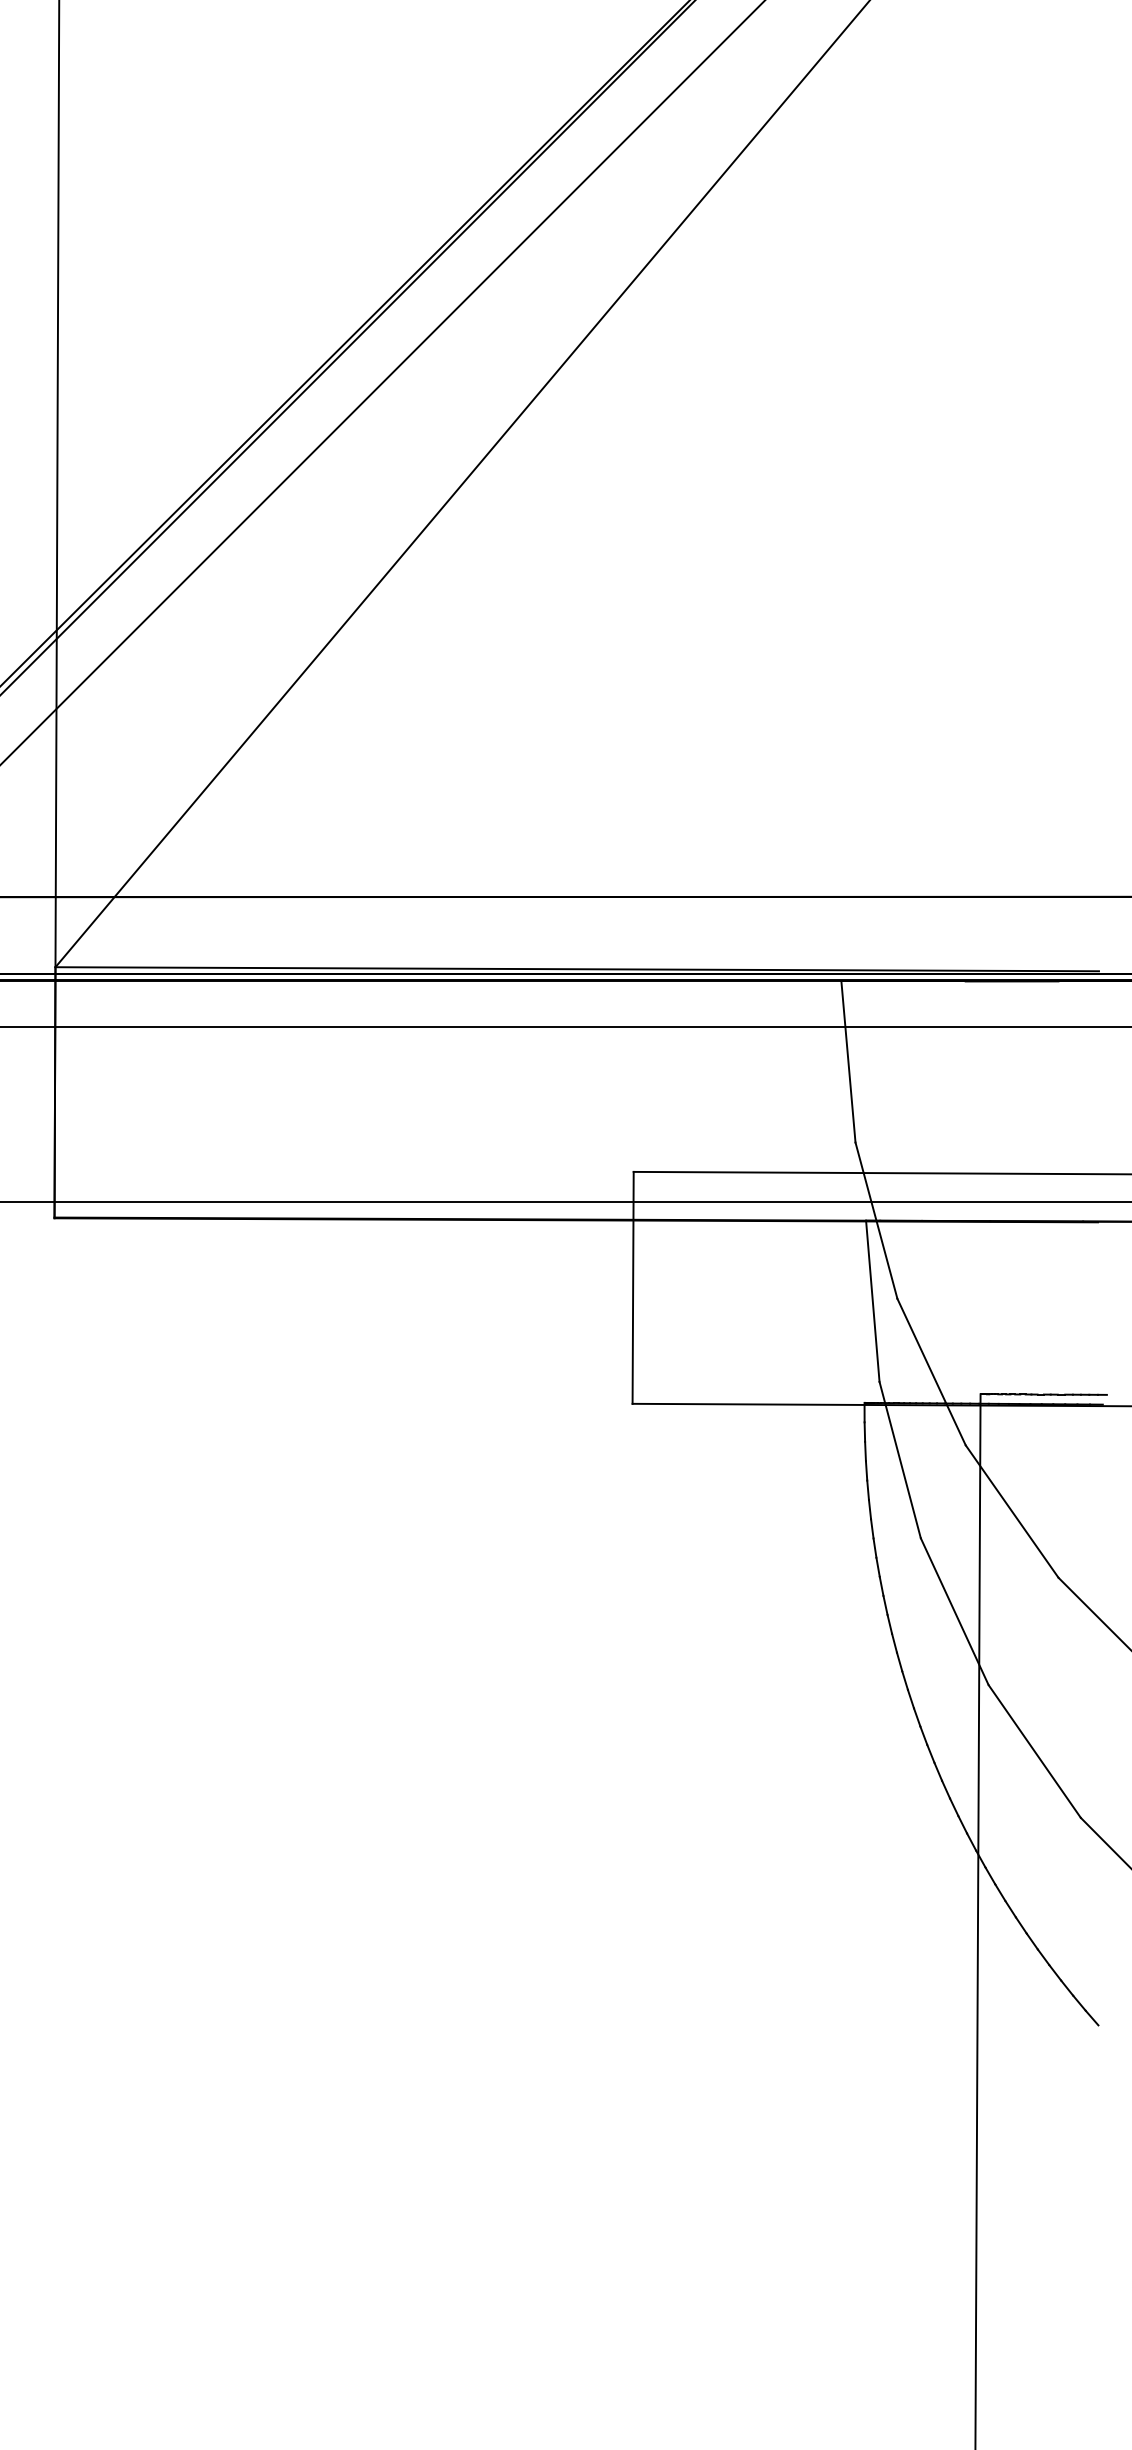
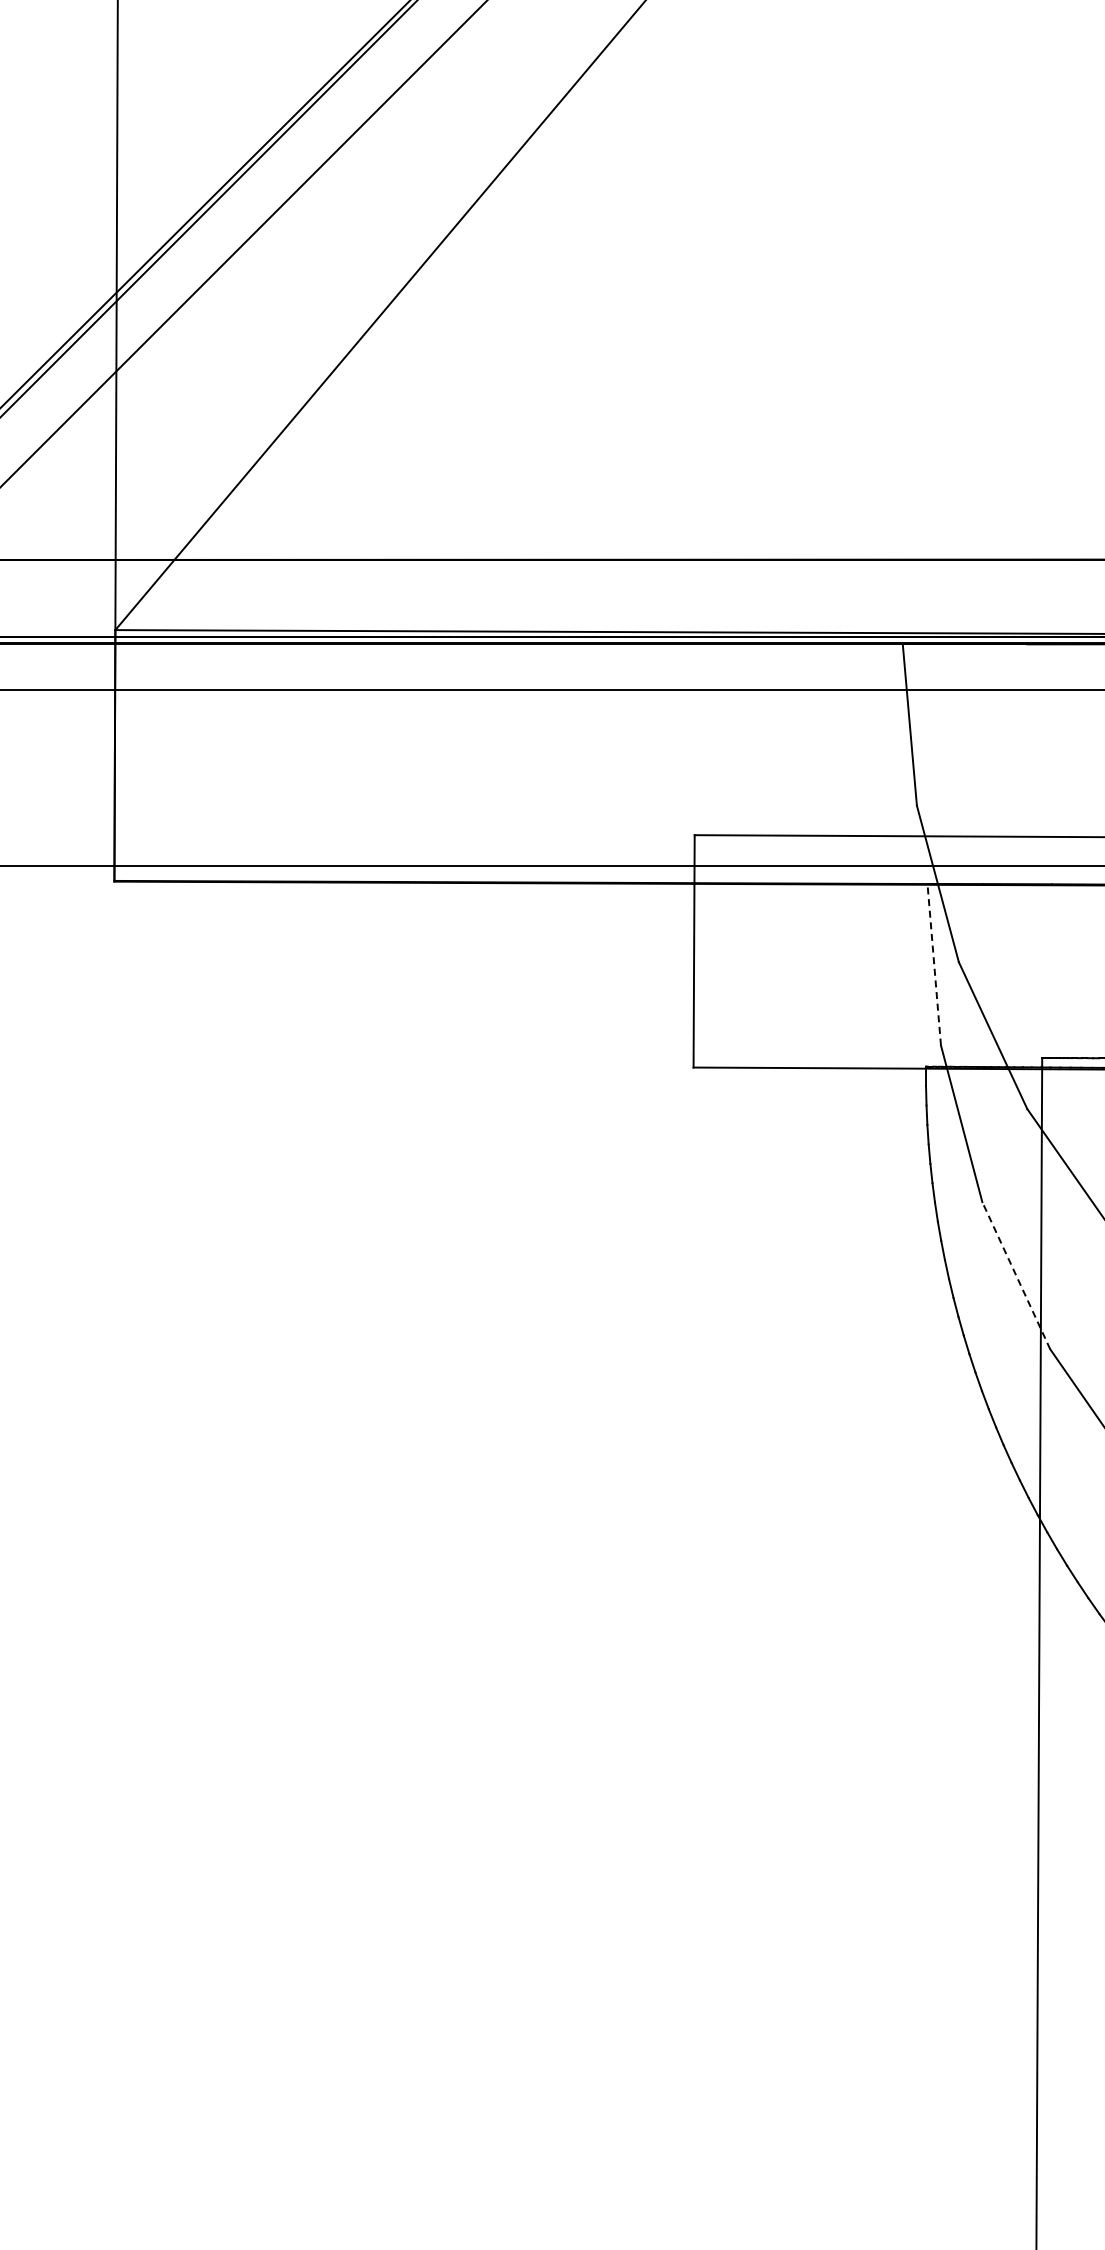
line: (872, 1301) -> (933, 965), solid -> dashed
line: (954, 1611) -> (1016, 1275), solid -> dashed

